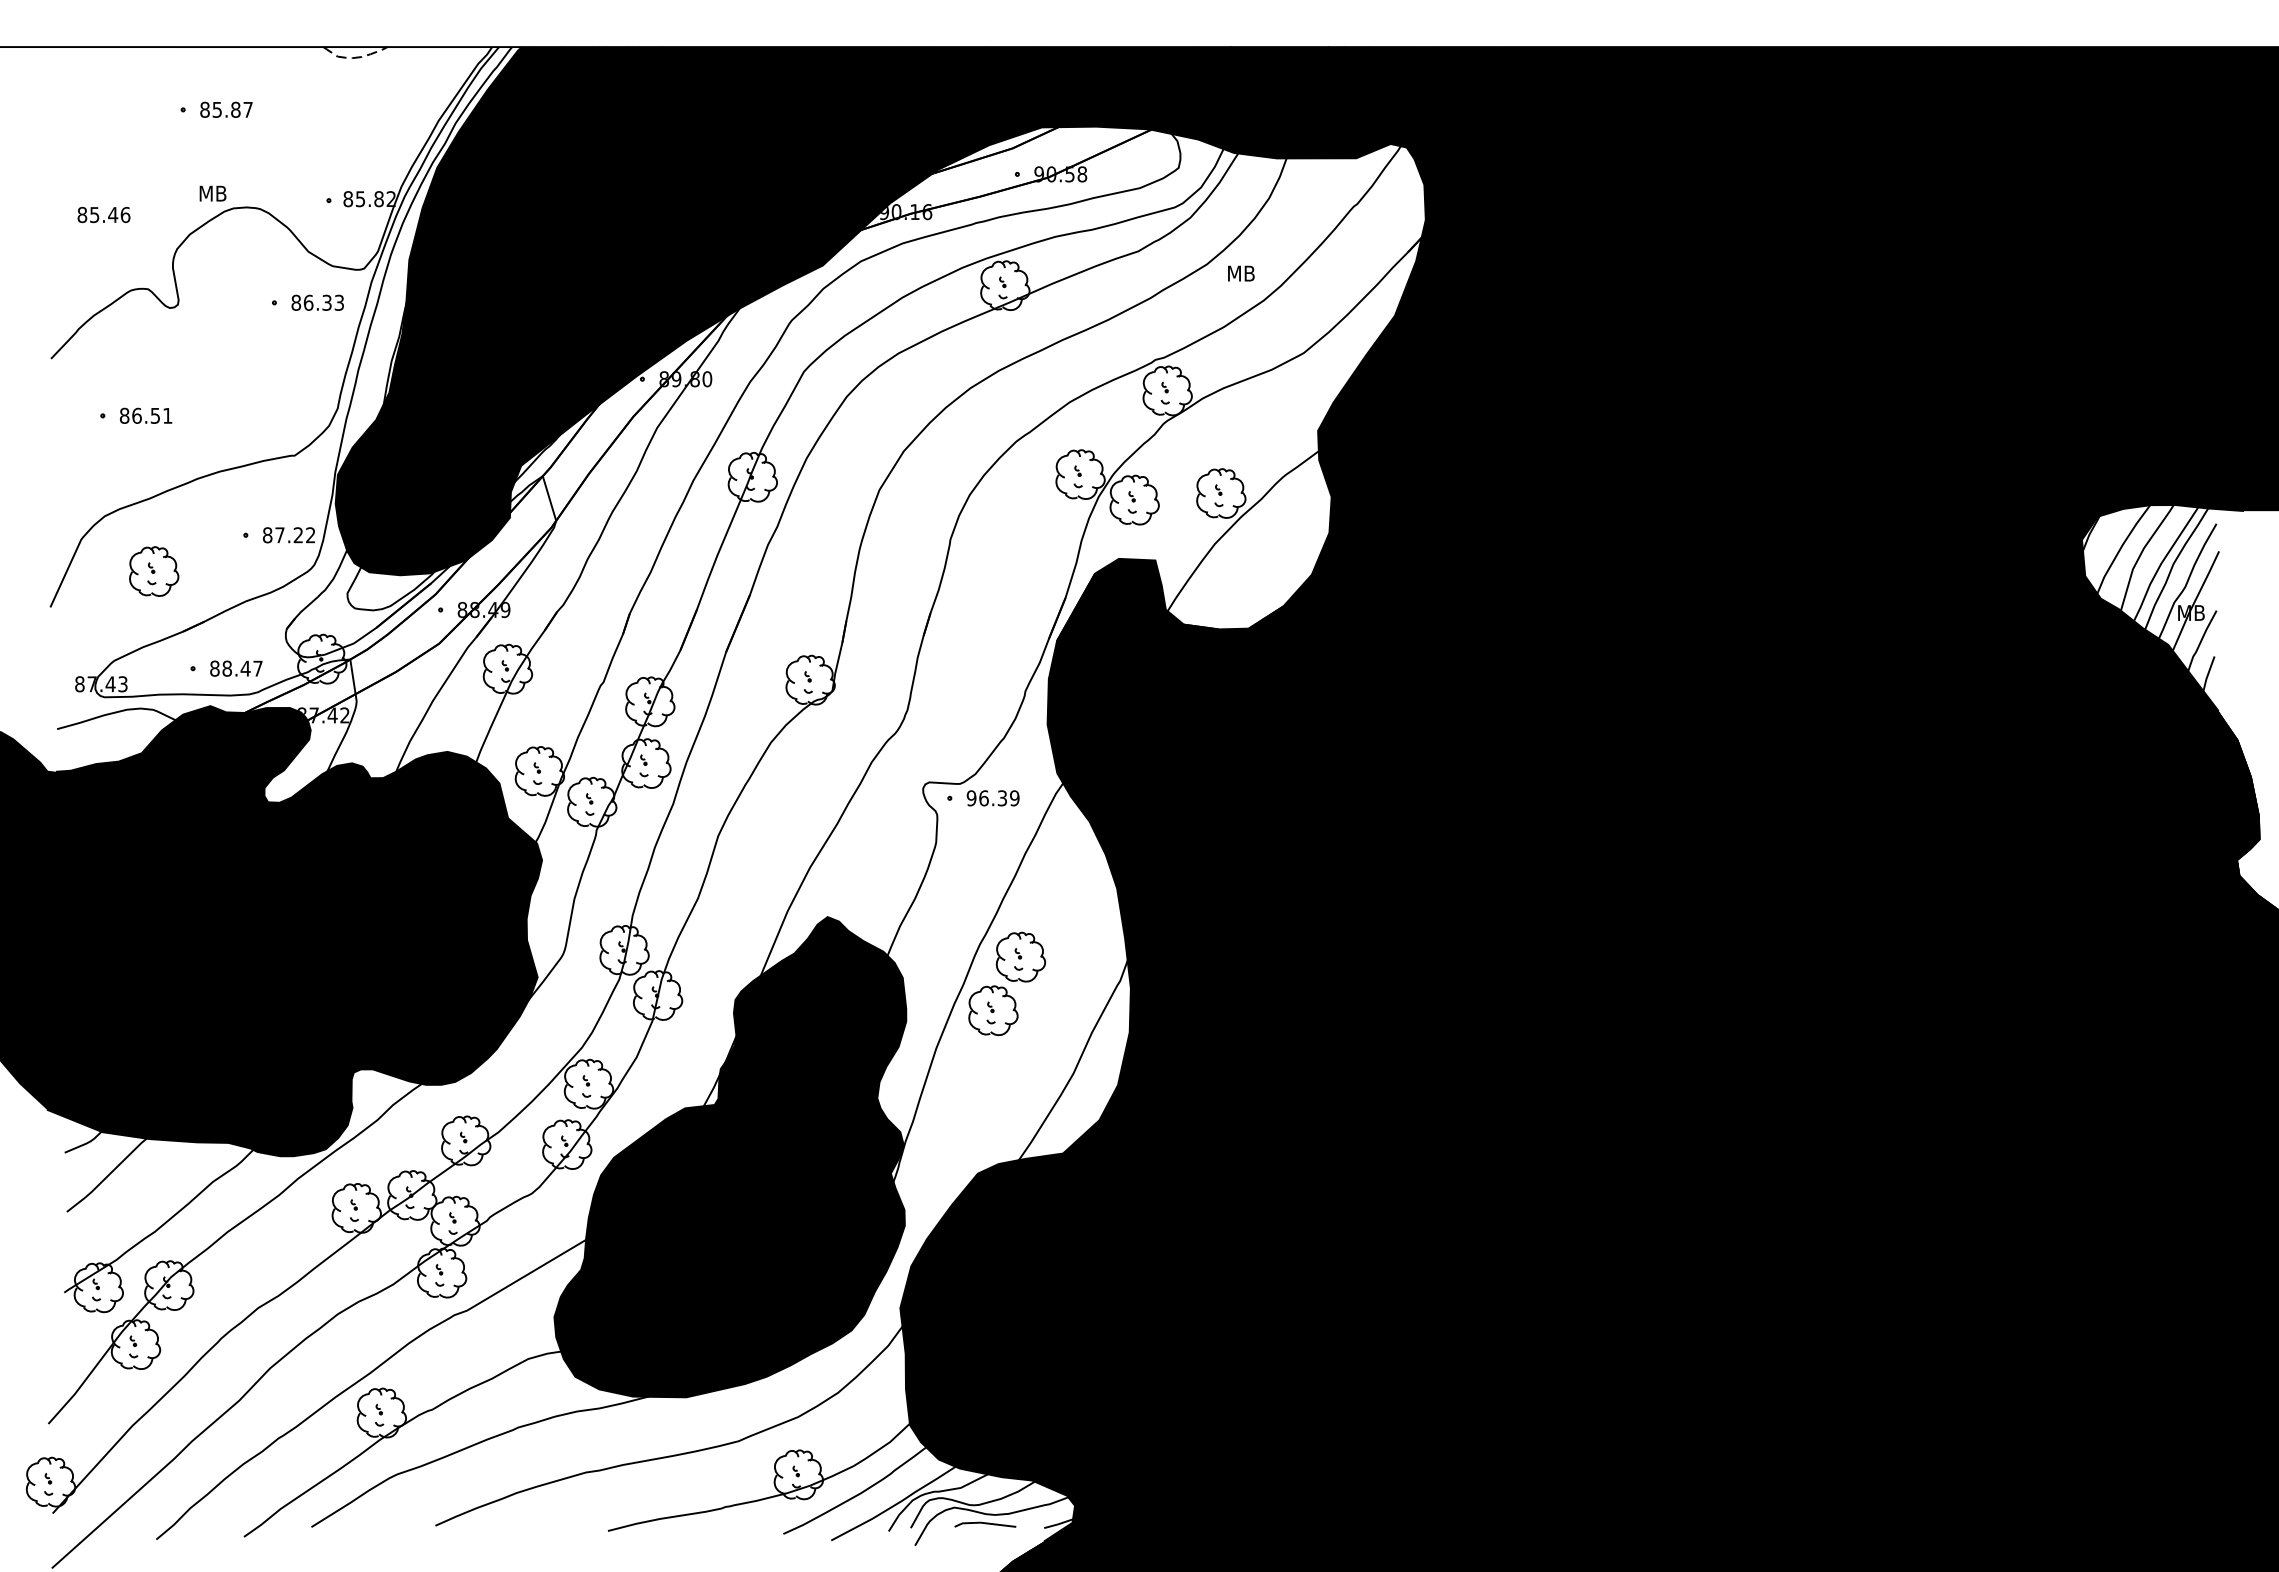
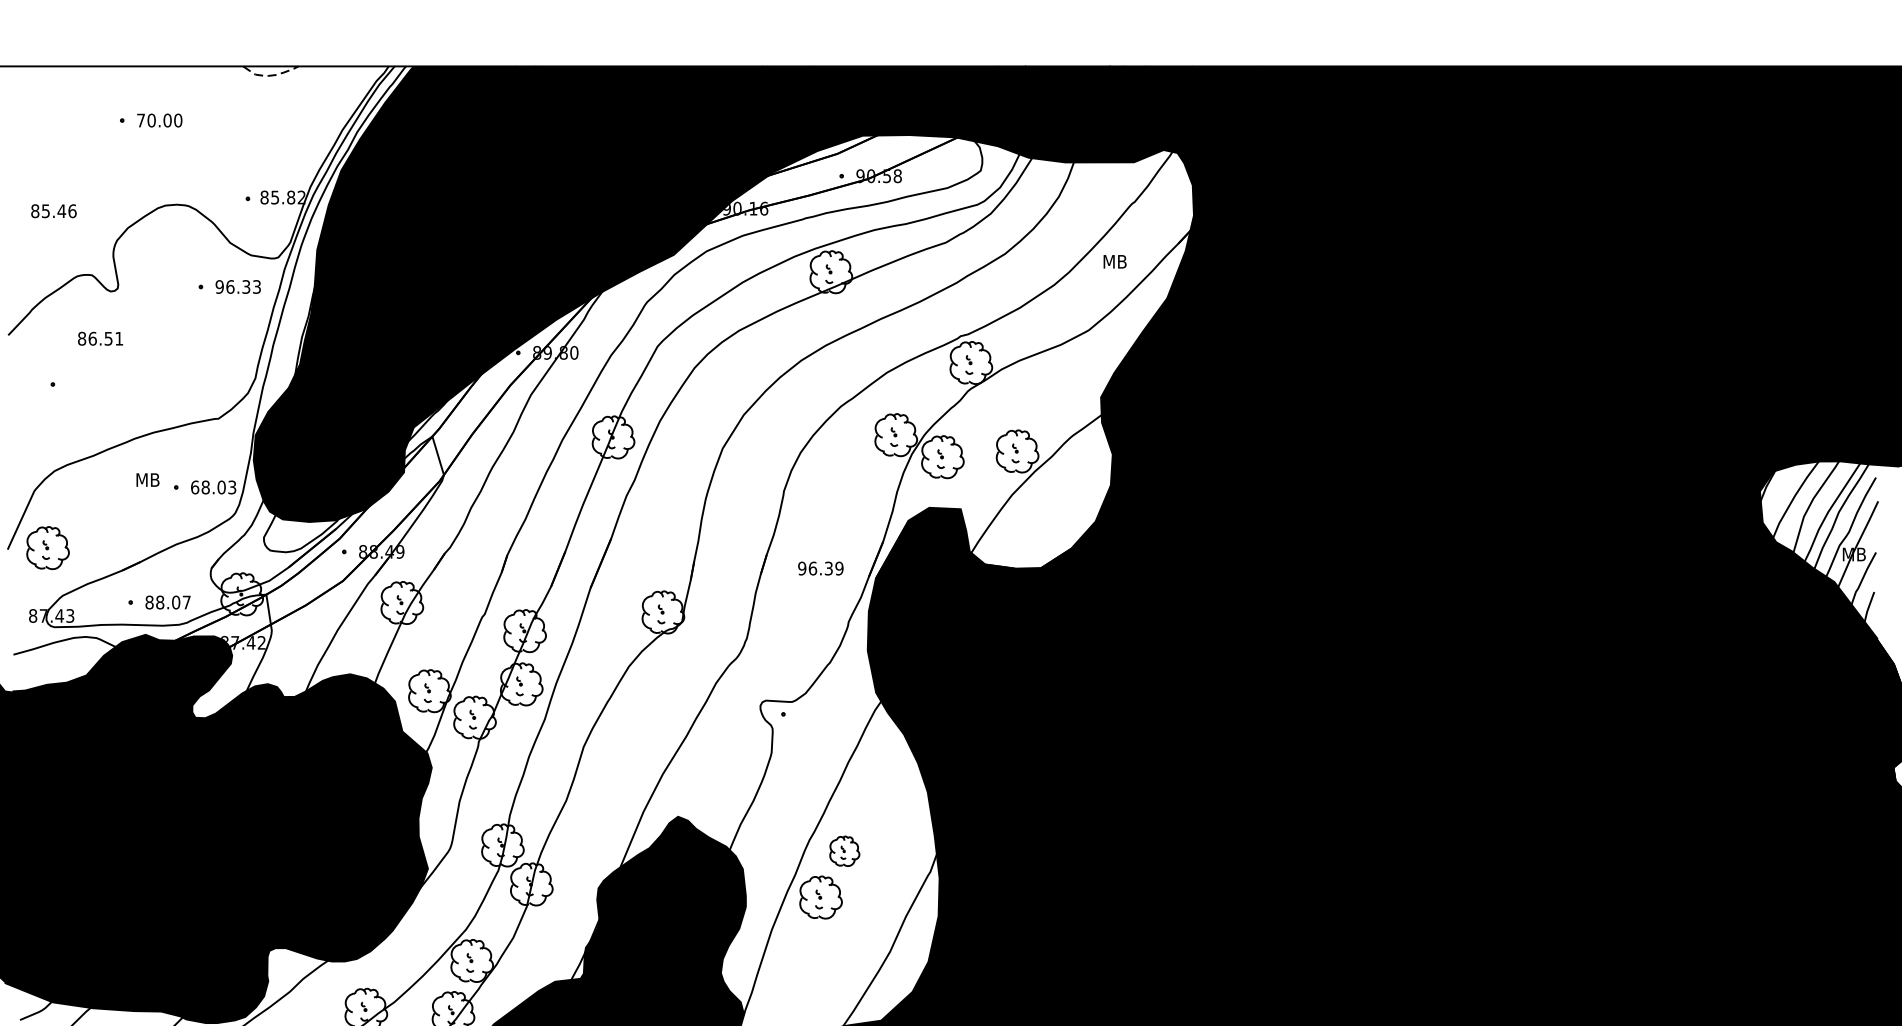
text: (226, 109) -> (159, 120), 85.87 -> 70.00
text: (212, 193) -> (147, 479), moved
text: (1241, 273) -> (1115, 261), moved
text: (296, 302) -> (219, 286), 86.33 -> 96.33
text: (145, 415) -> (100, 338), moved
text: (289, 535) -> (213, 487), 87.22 -> 68.03
part: (154, 571) -> (48, 548), moved
text: (245, 668) -> (175, 602), 88.47 -> 88.07
text: (992, 798) -> (820, 568), moved
part: (1020, 956) -> (844, 850), size x0.7

